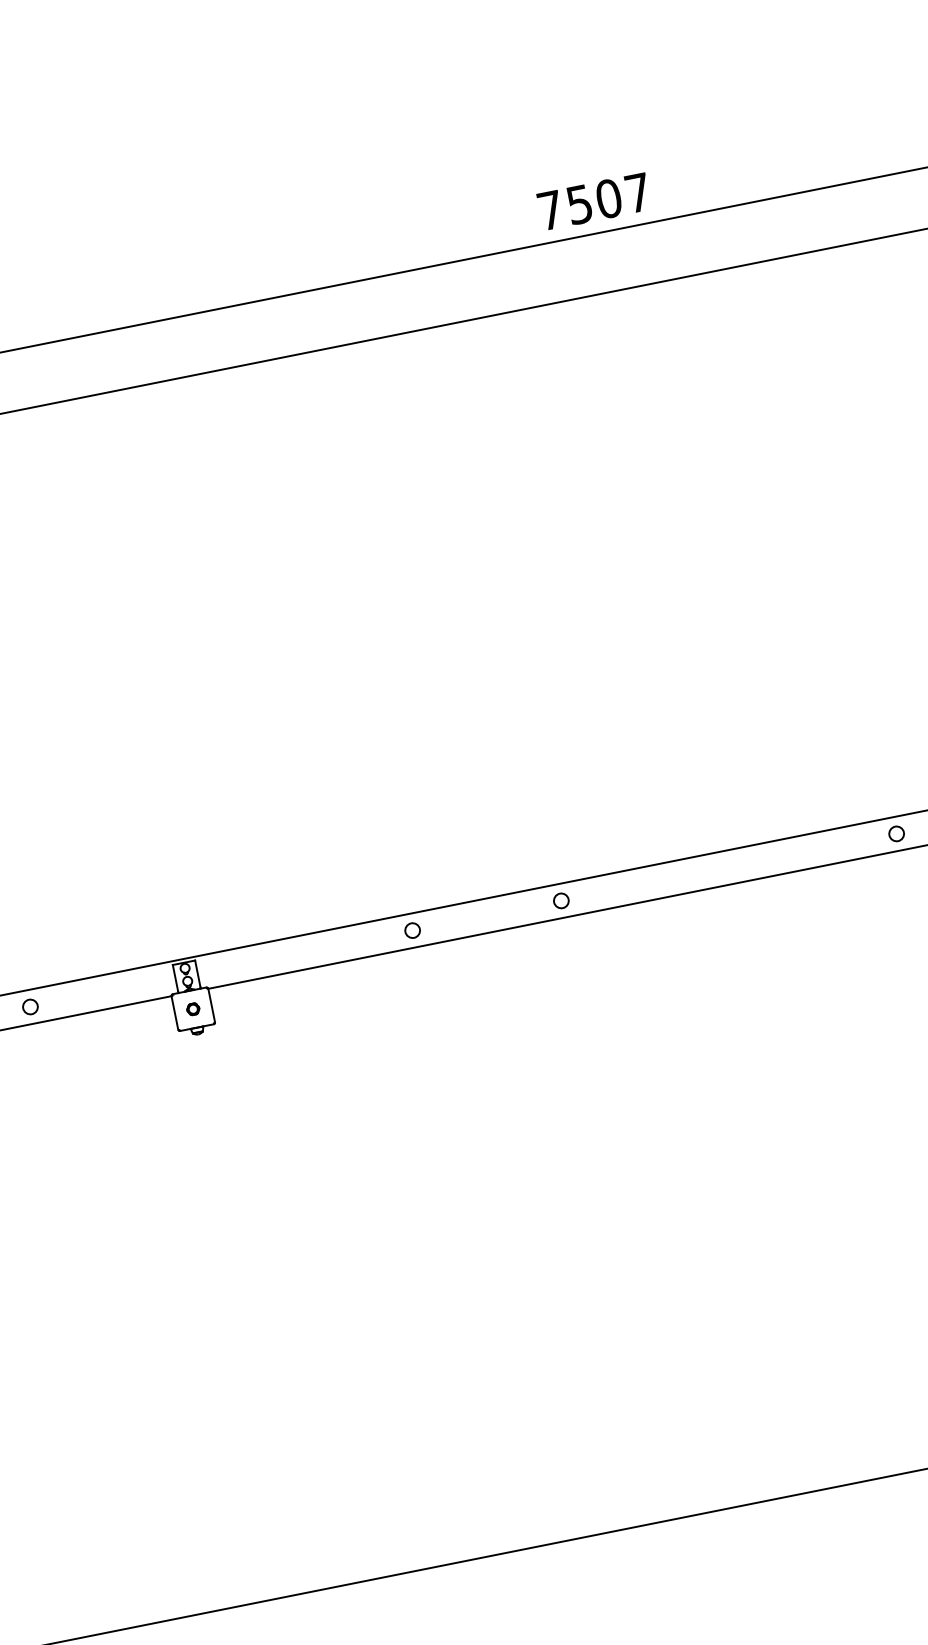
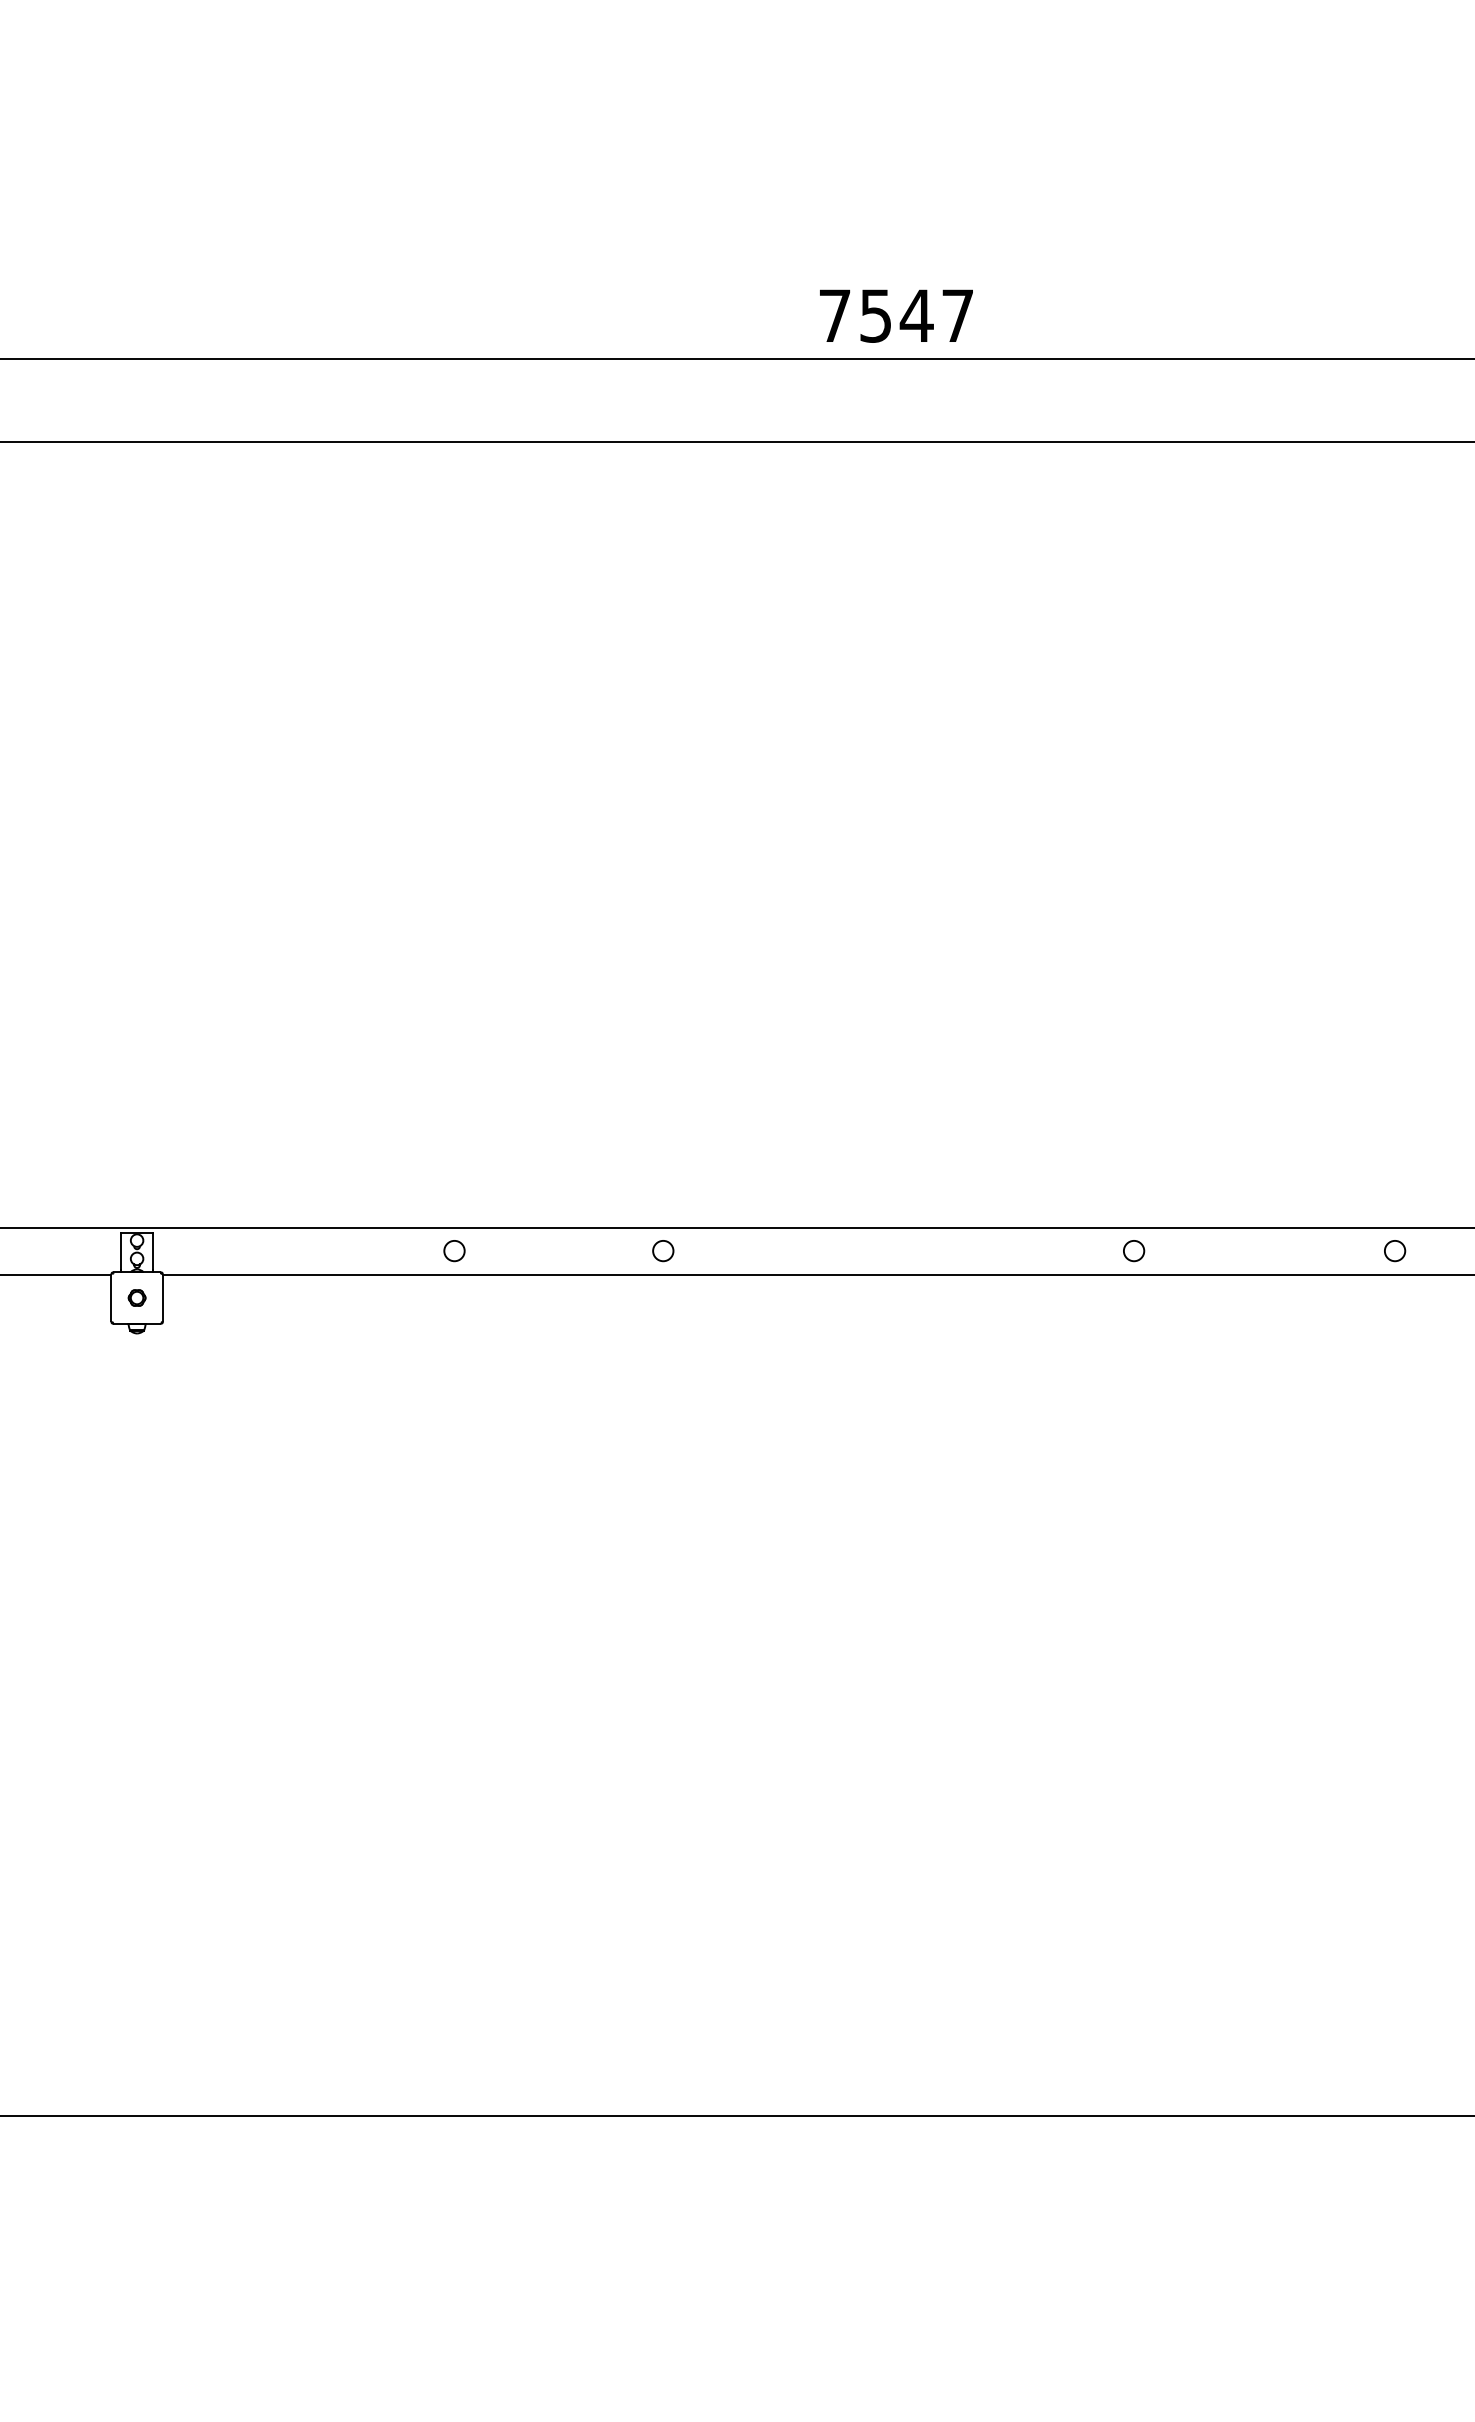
text: (608, 198) -> (916, 315), 7507 -> 7547

